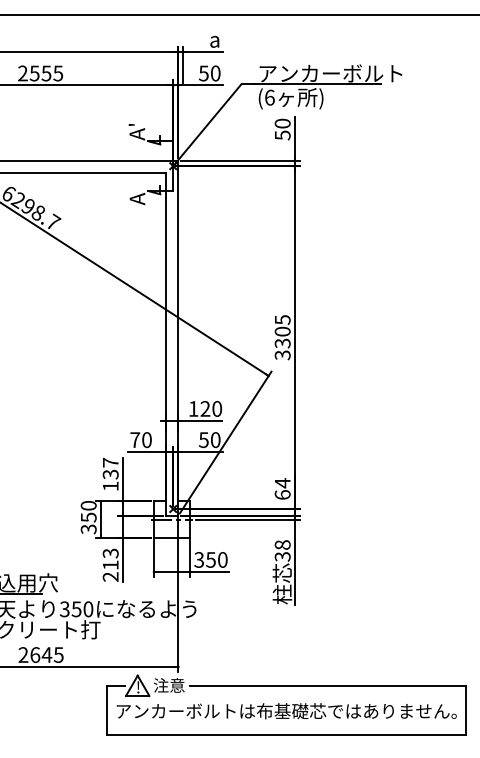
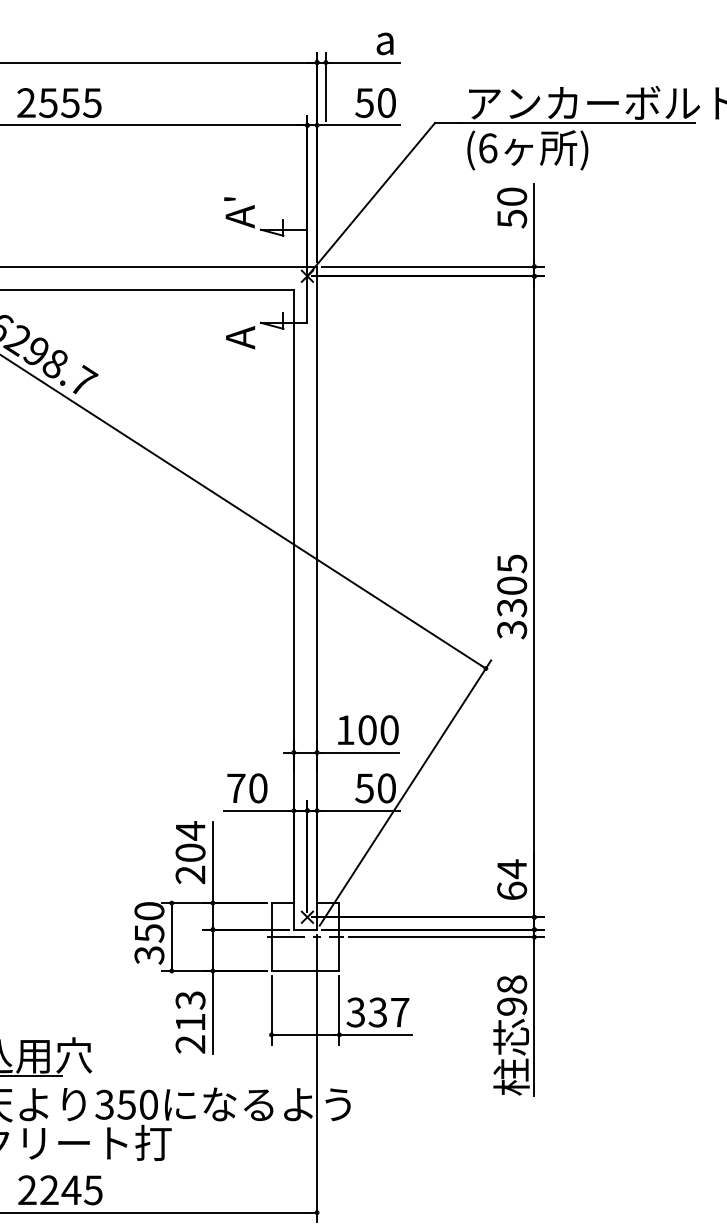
text: (205, 408) -> (367, 729), 120 -> 100
text: (110, 474) -> (190, 852), 137 -> 204
text: (282, 556) -> (511, 1006), 38 -> 98
text: (216, 559) -> (388, 1011), 350 -> 337
text: (35, 654) -> (49, 1189), 2645 -> 2245

